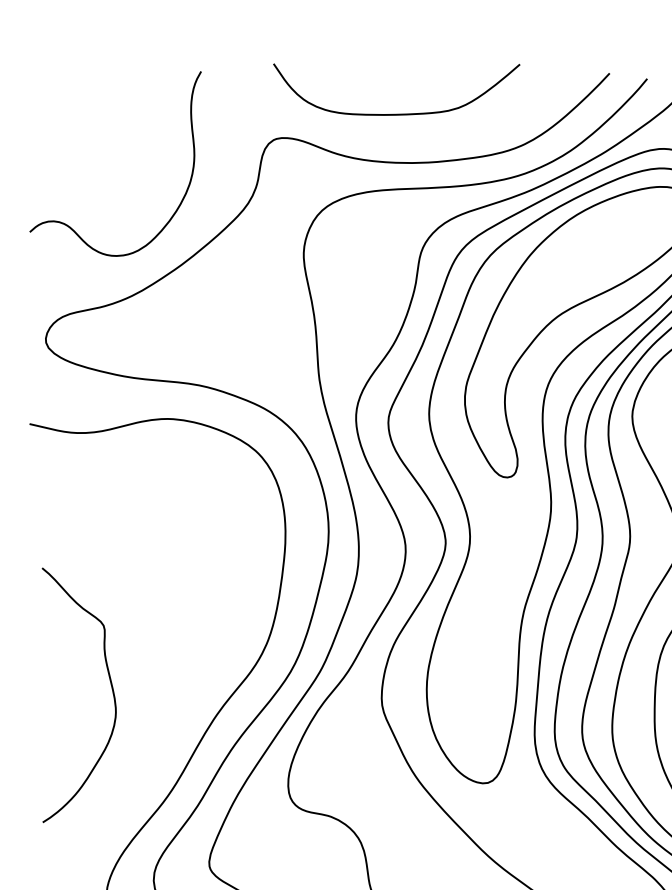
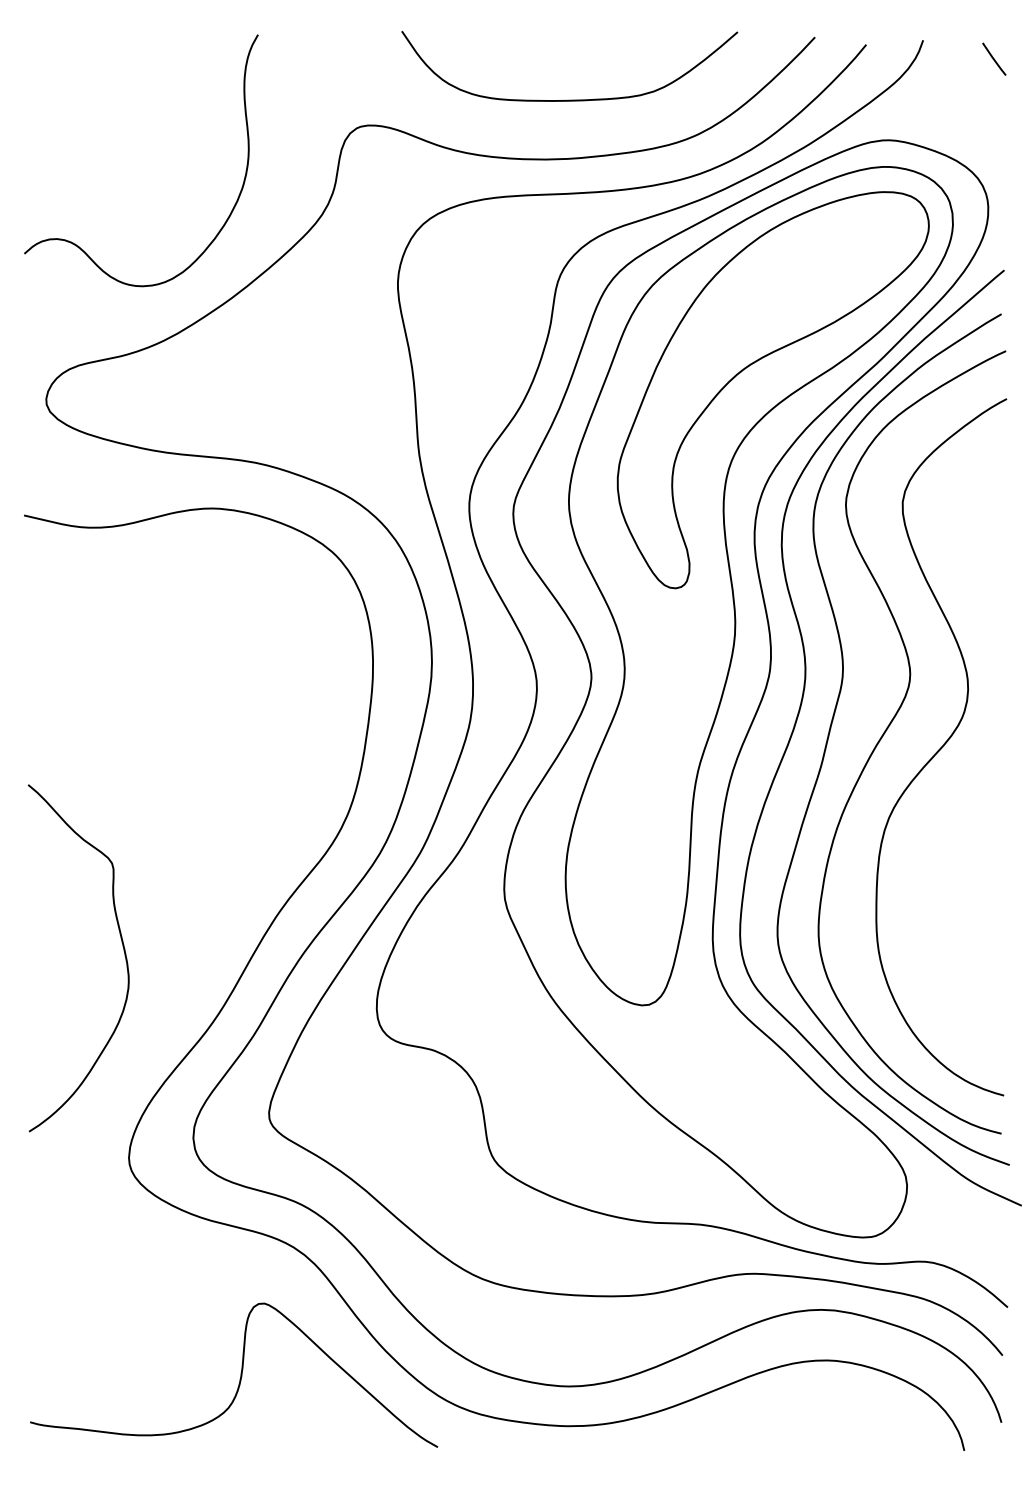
curve: (396, 113) -> (569, 99), moved
curve: (112, 690) -> (123, 951), moved

